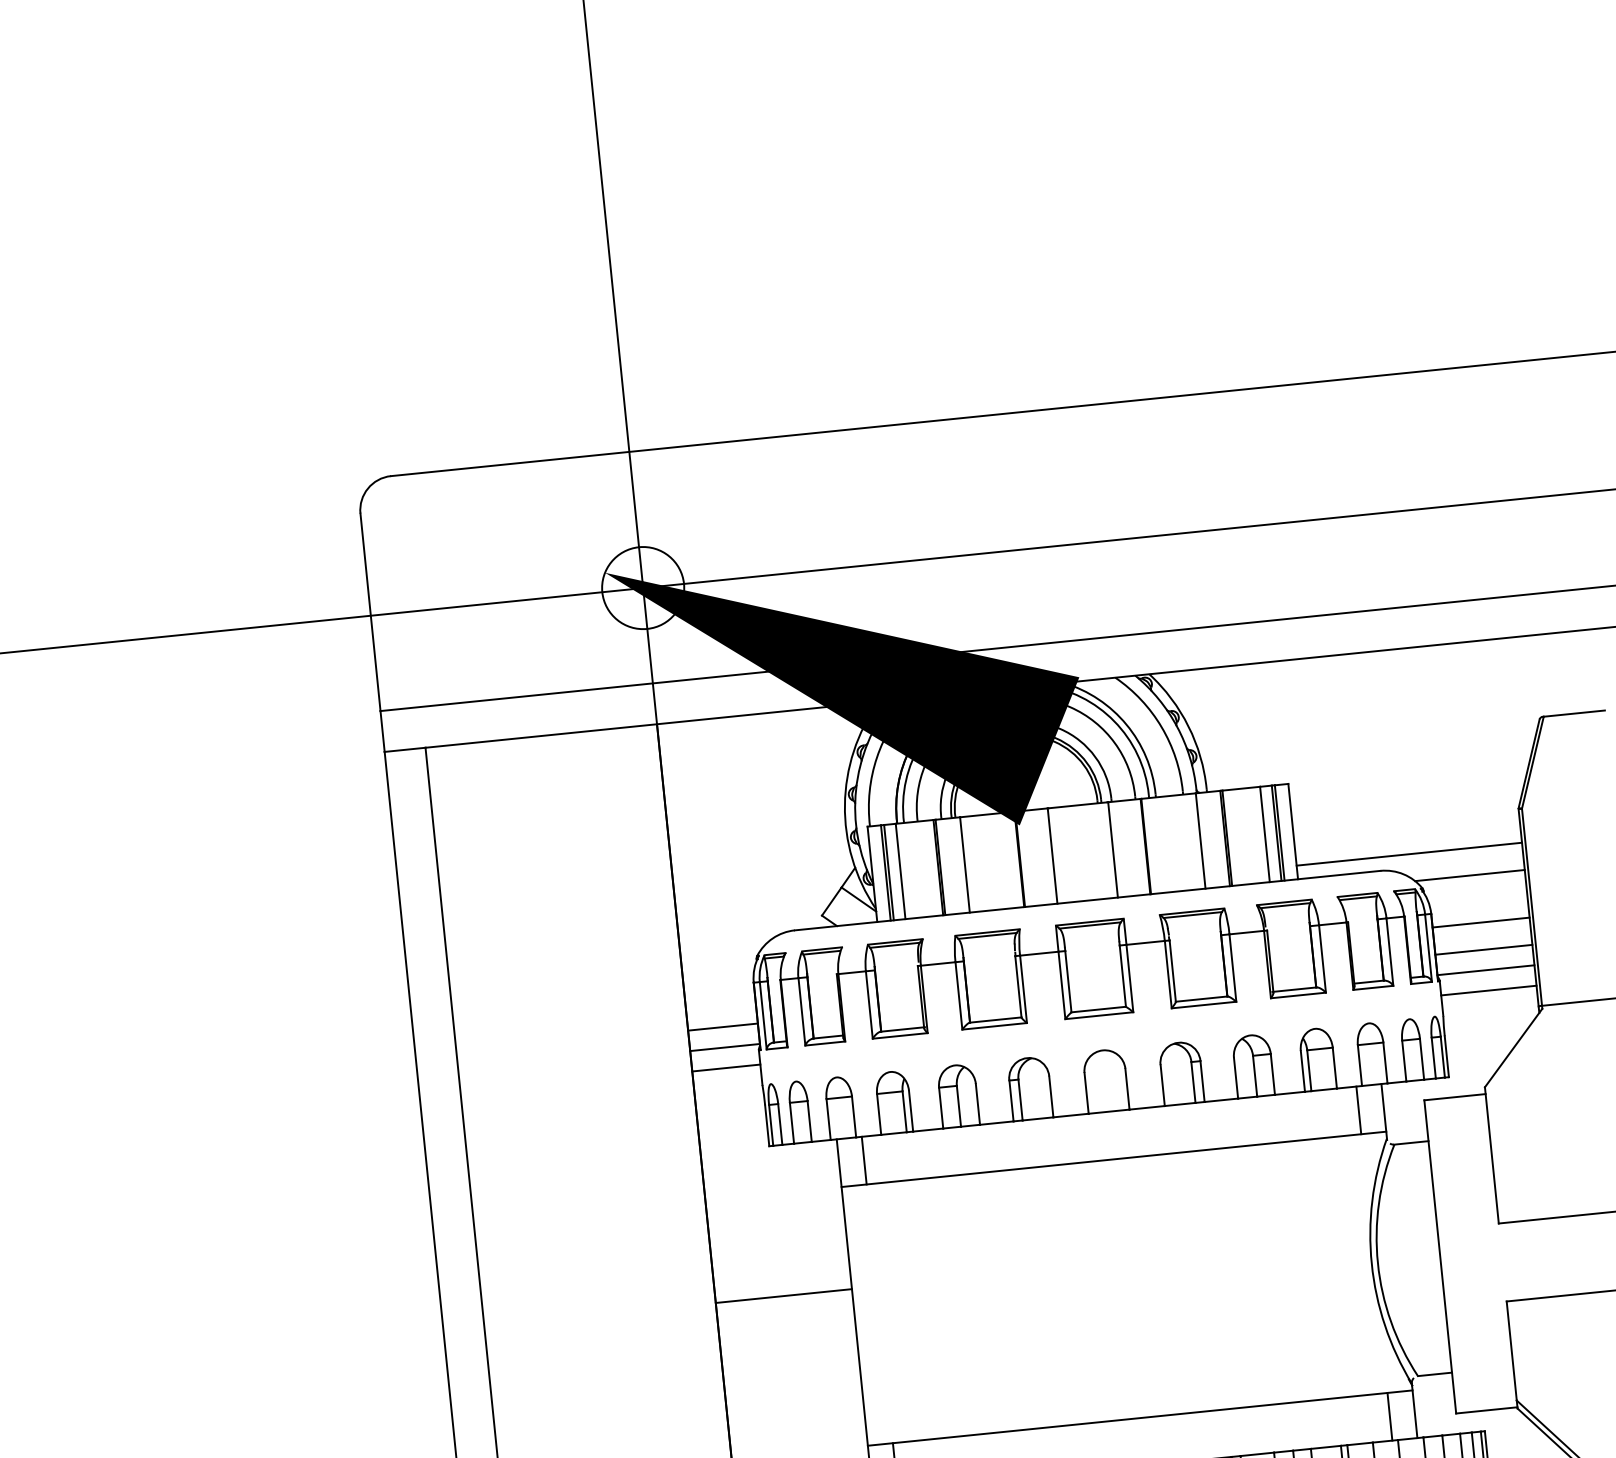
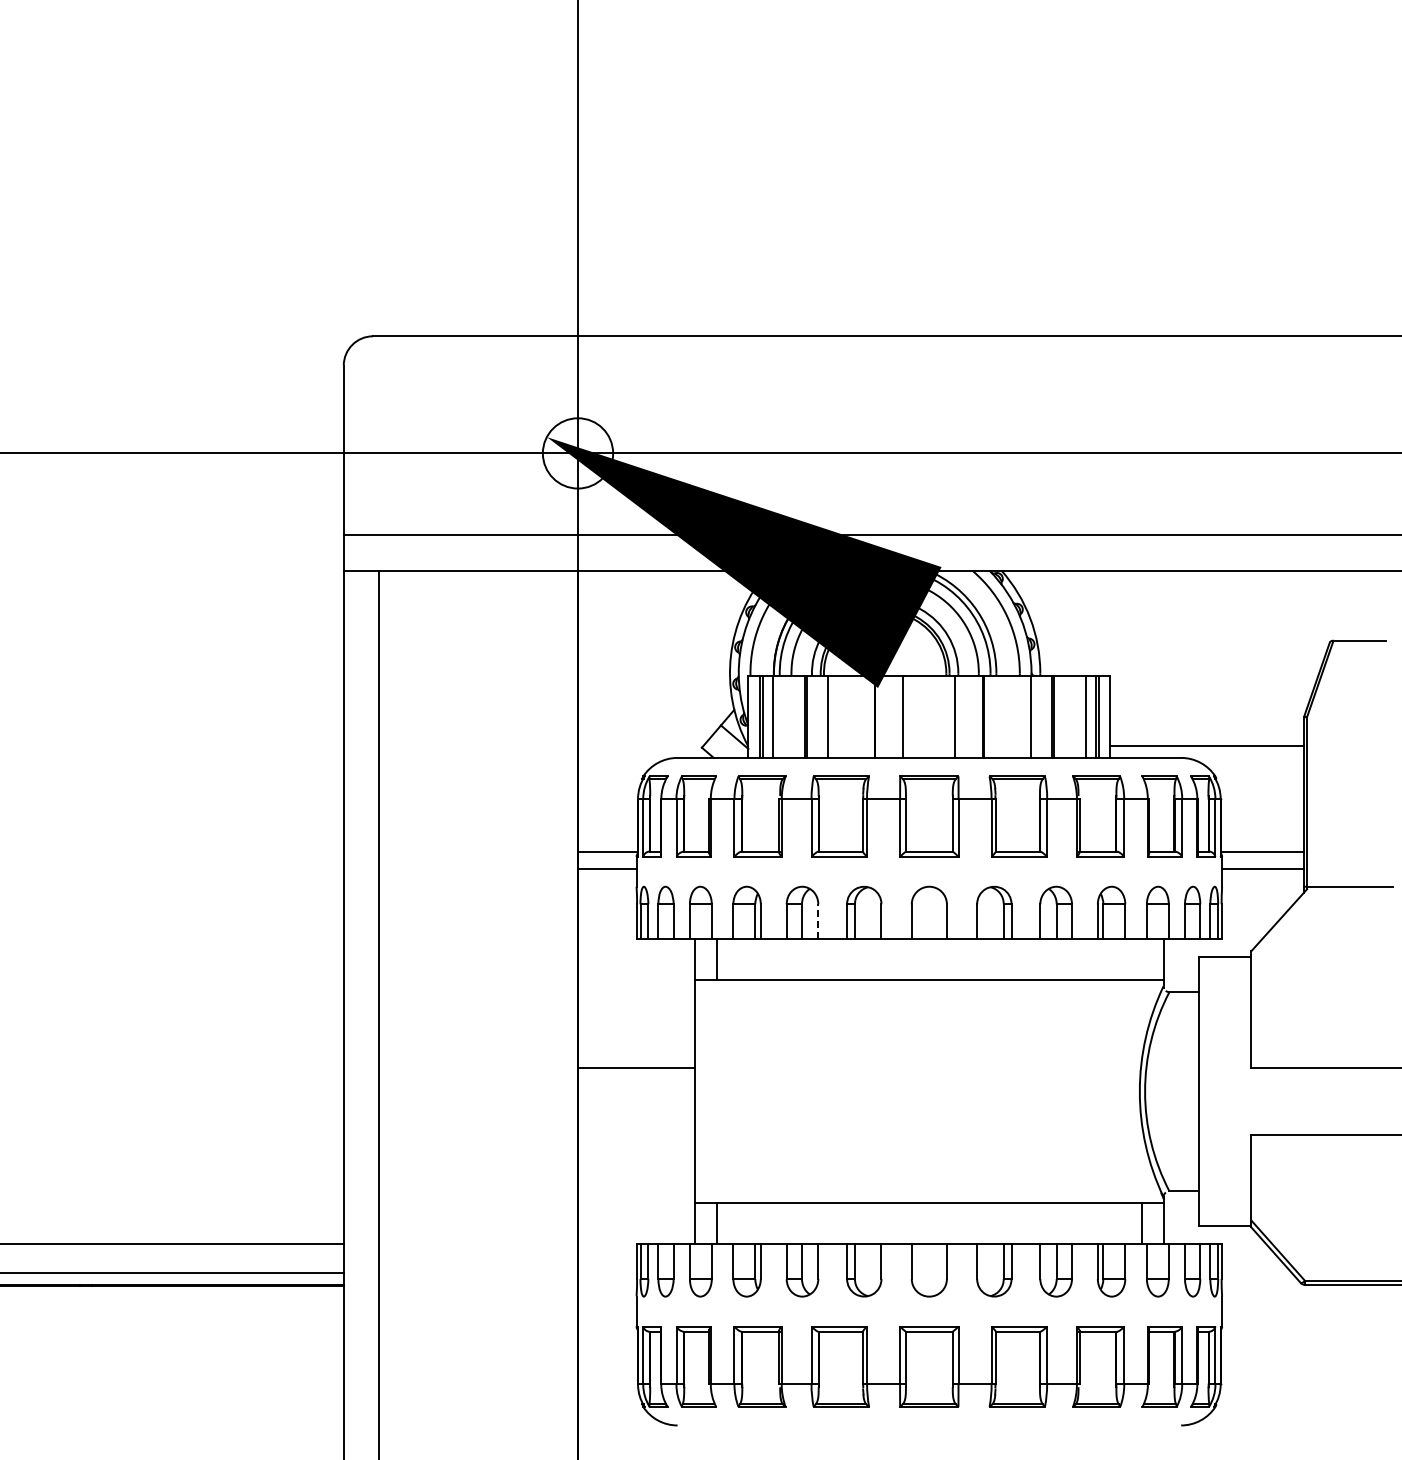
line: (1469, 875) -> (1256, 769), removed
line: (1481, 922) -> (1262, 810), removed
line: (1484, 950) -> (1262, 834), removed
line: (722, 1027) -> (607, 834), removed
line: (978, 1103) -> (818, 921), solid -> dashed
line: (1359, 1109) -> (1142, 959), removed

